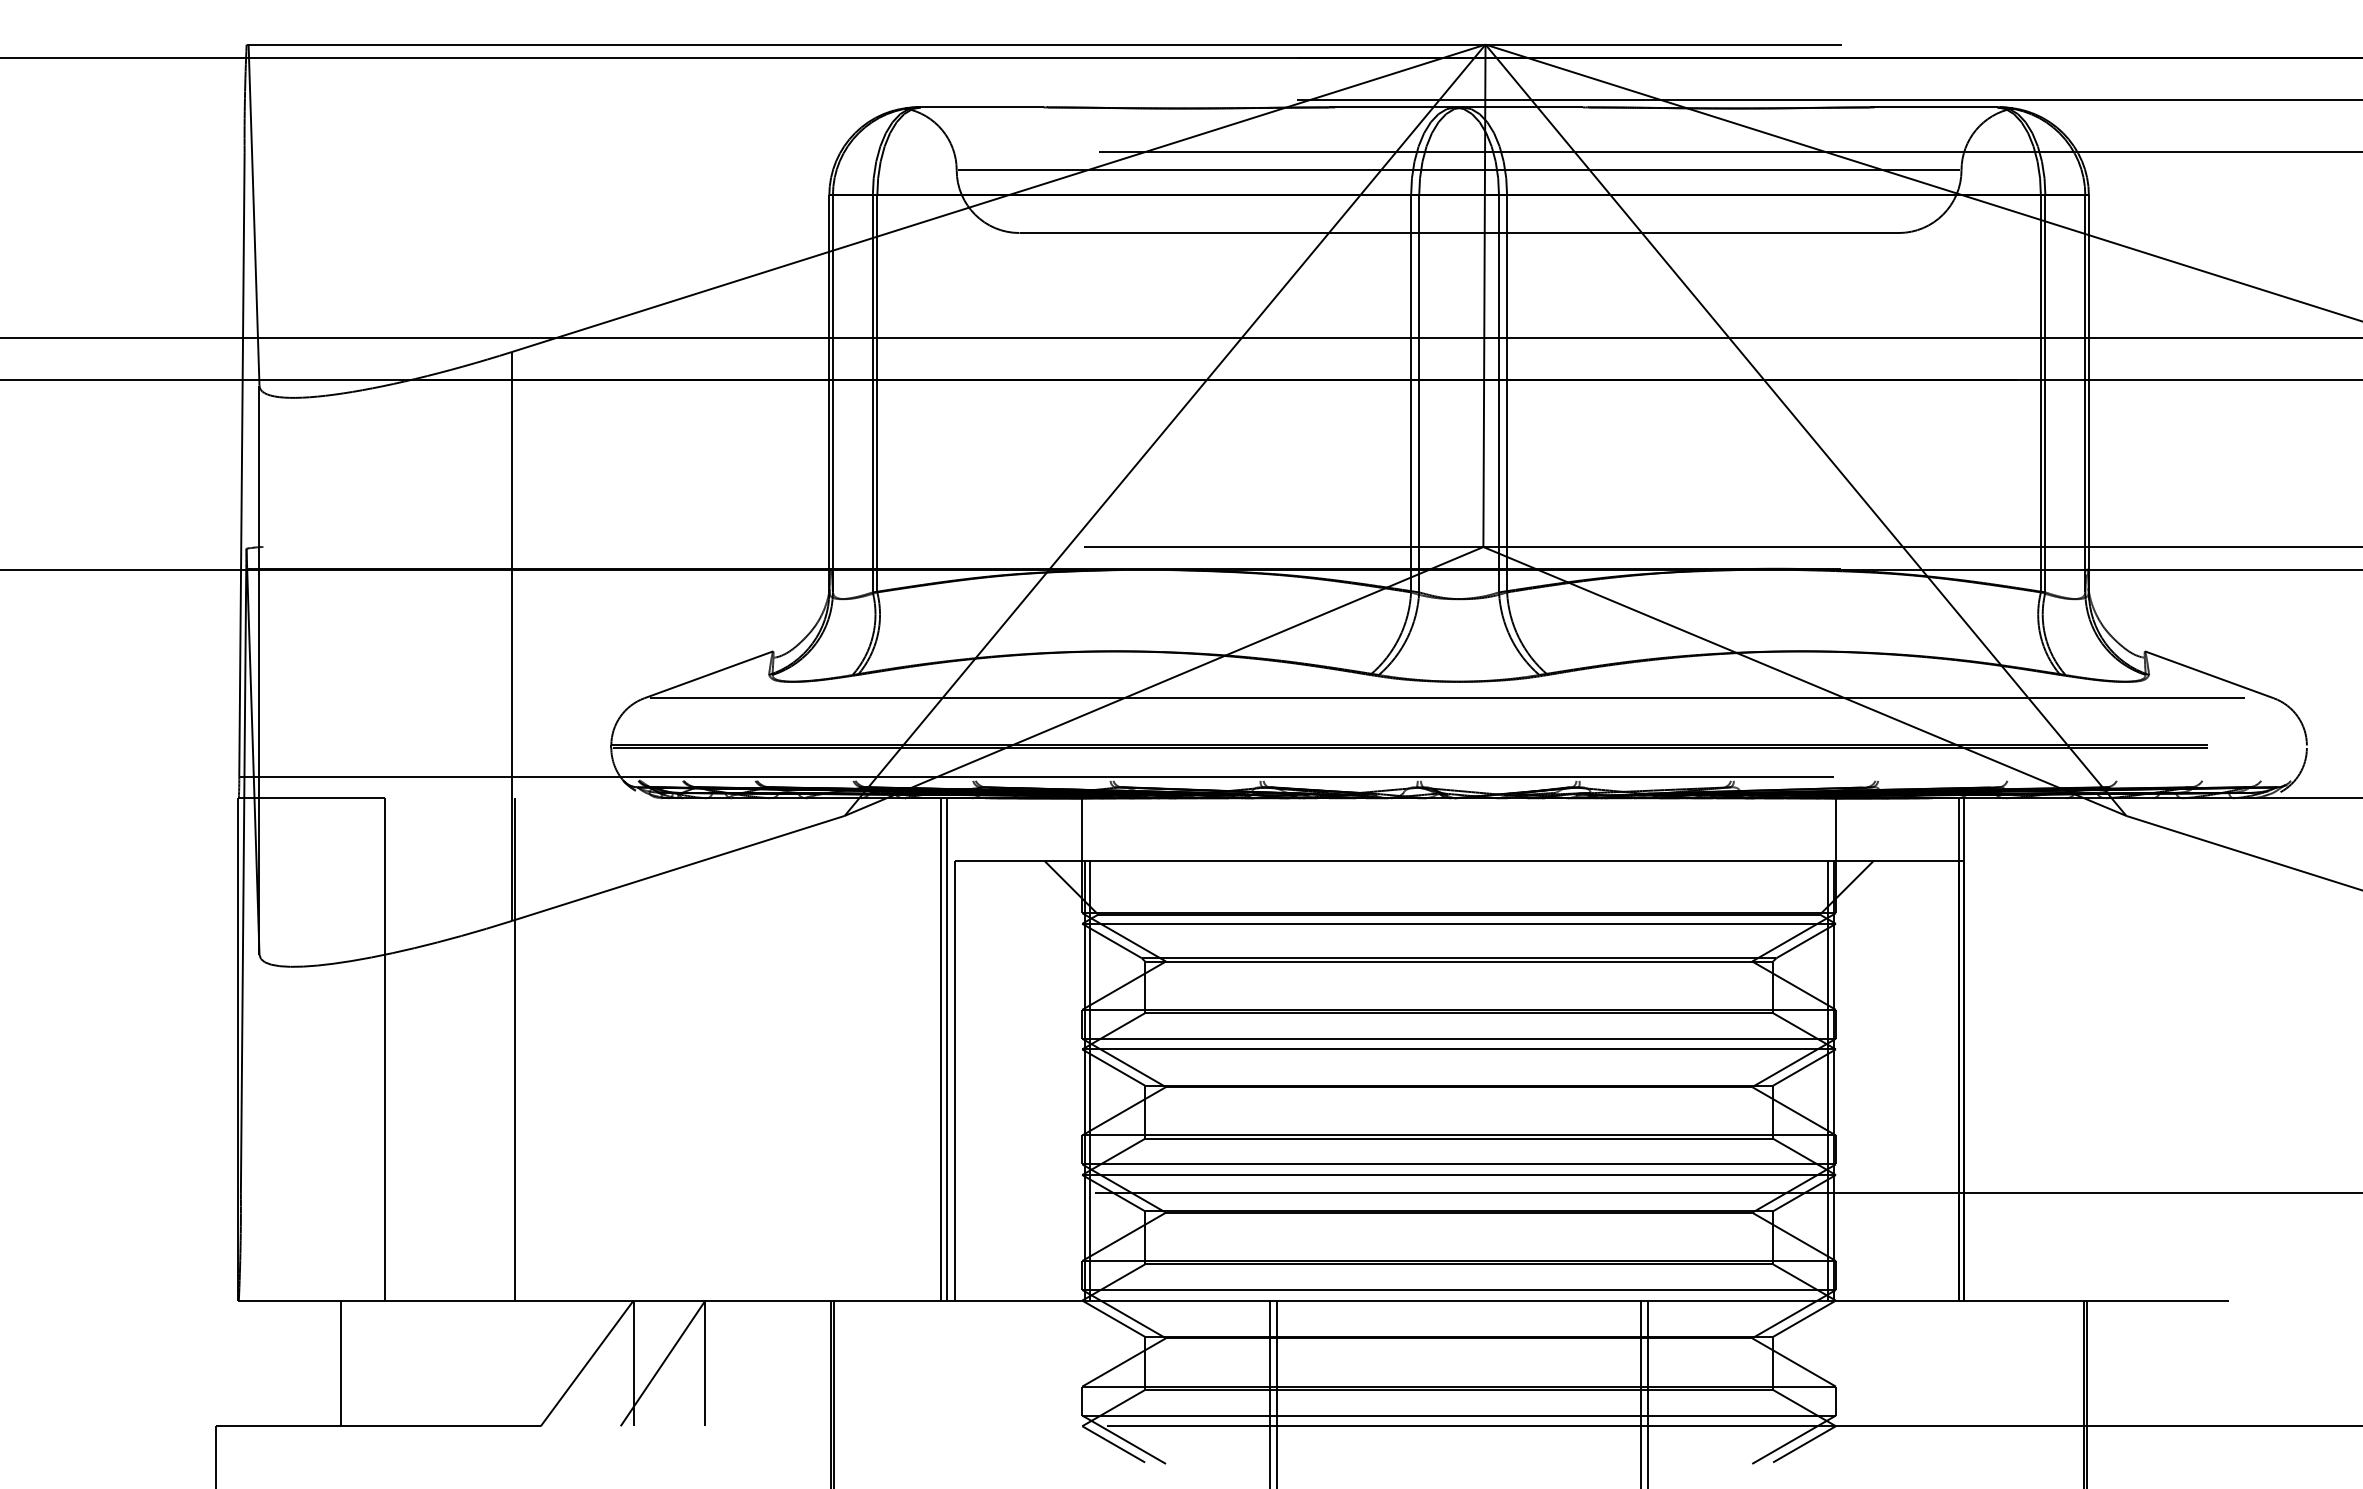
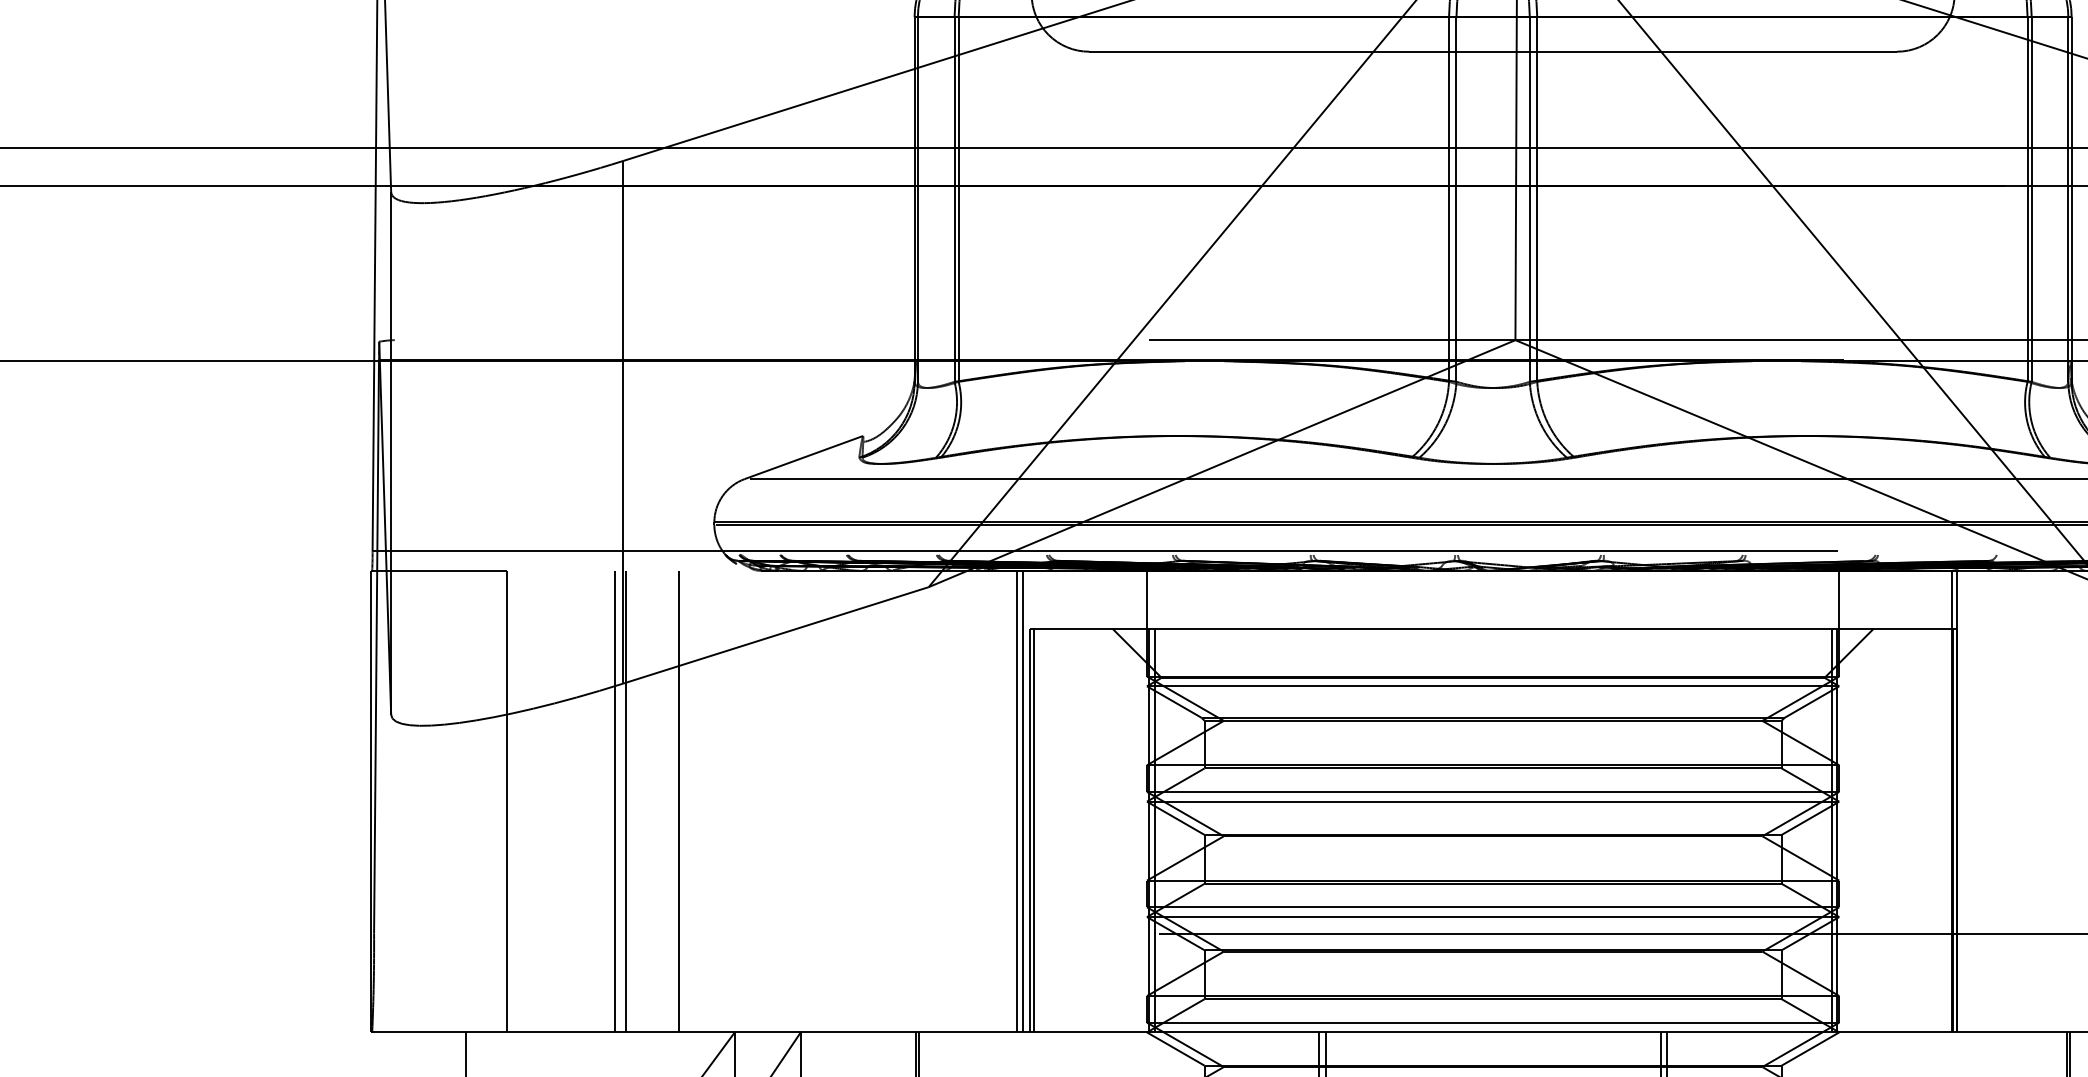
line: (503, 1049) -> (615, 801), added
line: (572, 1049) -> (678, 801), added
line: (958, 1080) -> (1033, 830), added

